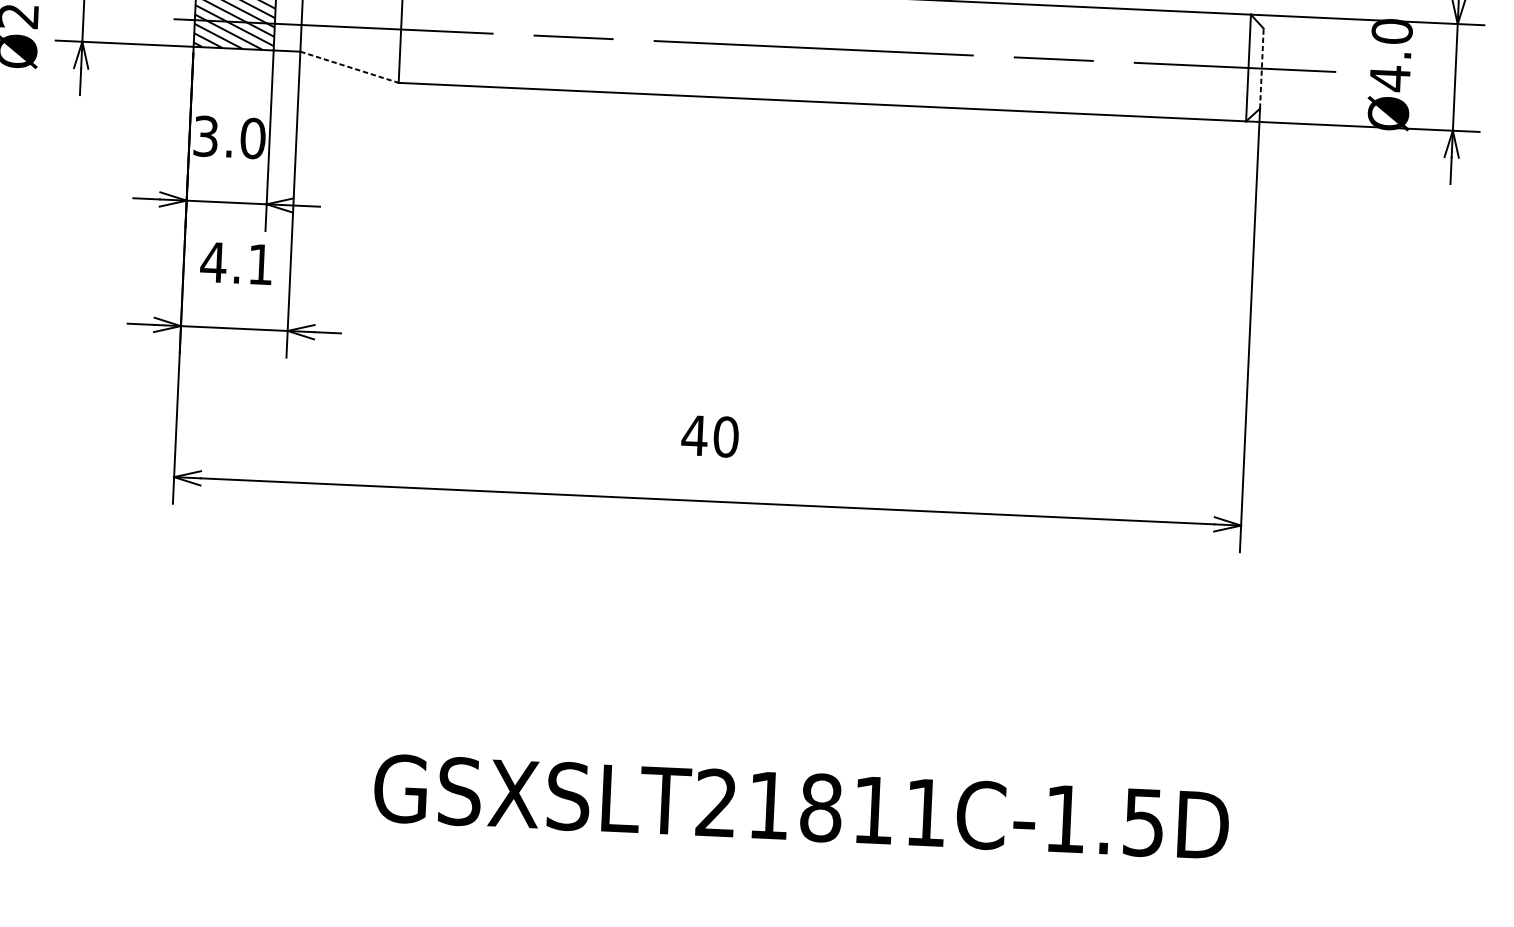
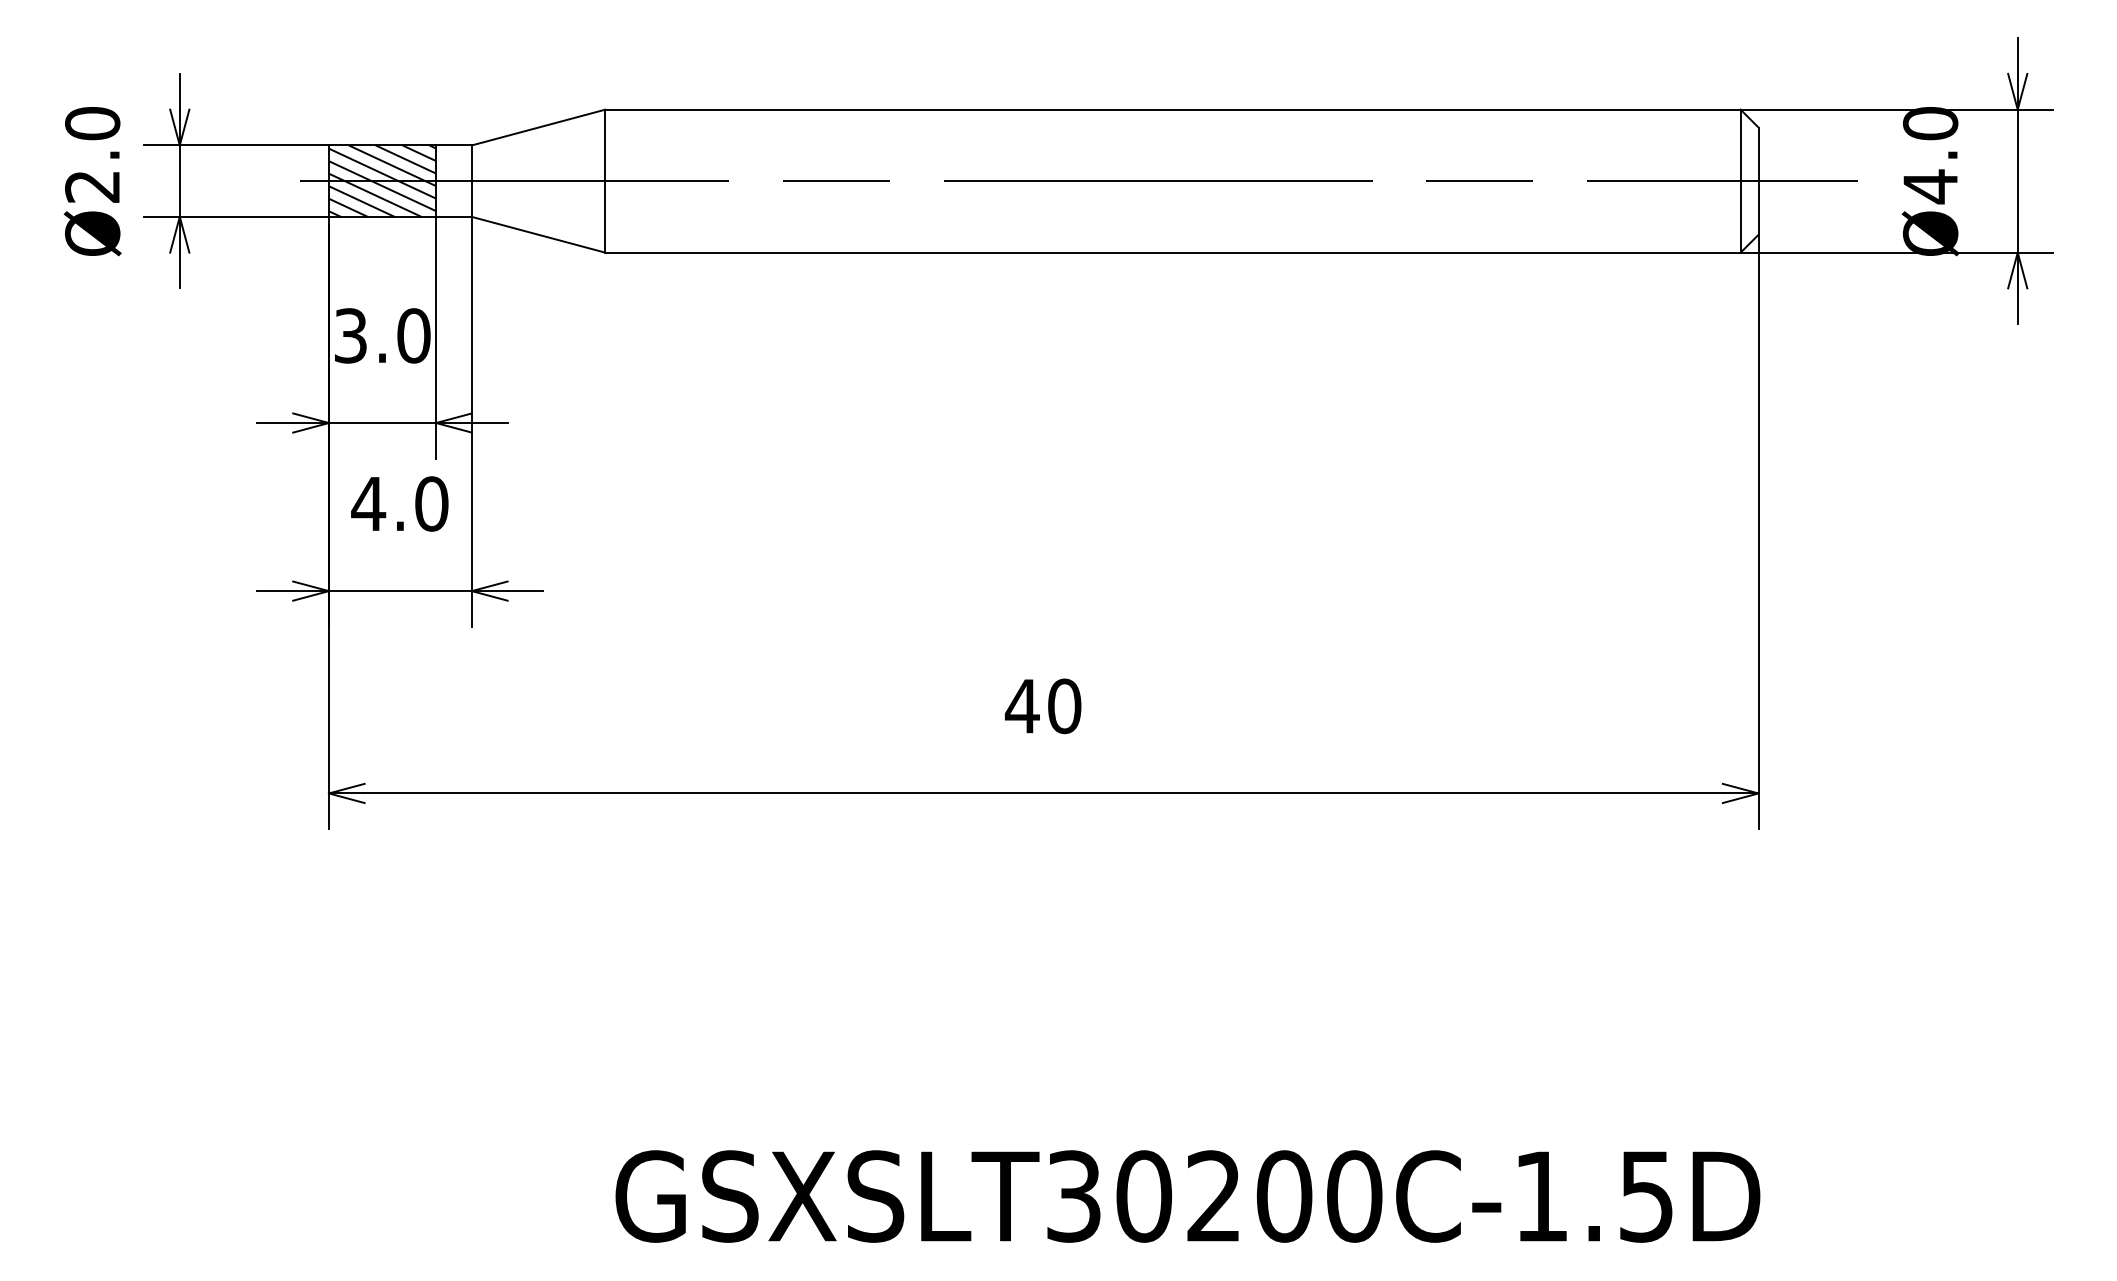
line: (350, 67) -> (539, 234), dashed -> solid
line: (1261, 68) -> (1758, 181), dashed -> solid
text: (260, 264) -> (431, 503), 4.1 -> 4.0
text: (821, 807) -> (1214, 1196), GSXSLT21811C-1.5D -> GSXSLT30200C-1.5D

